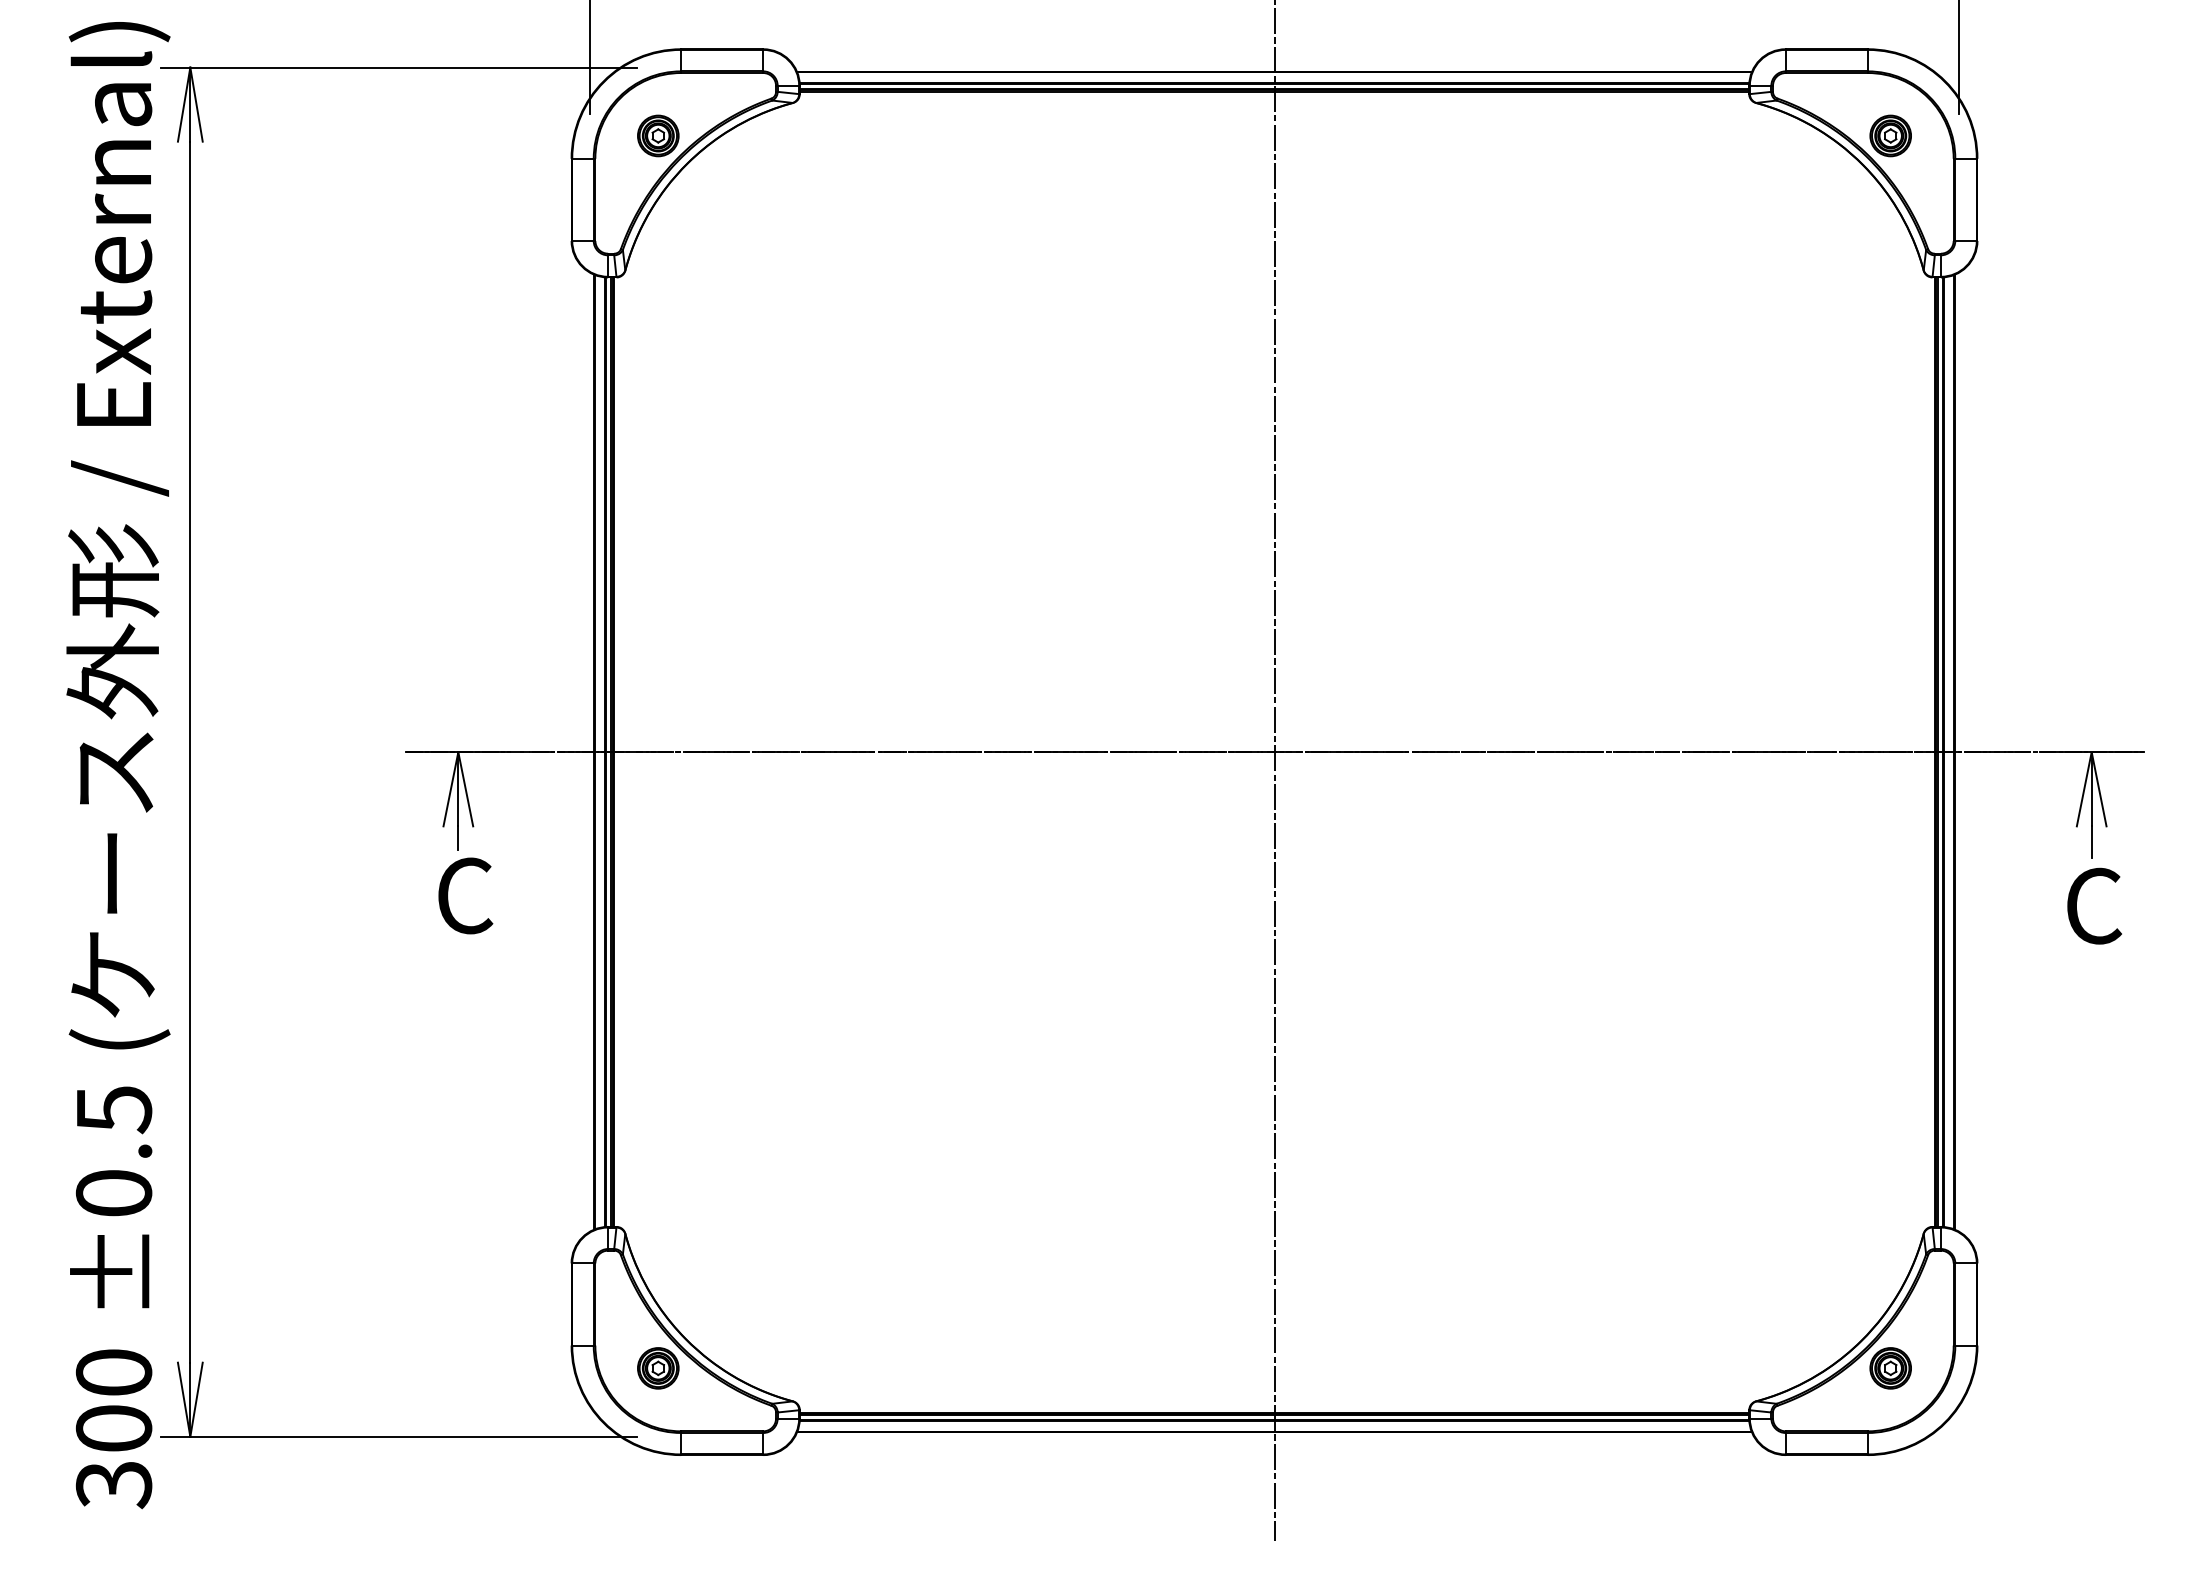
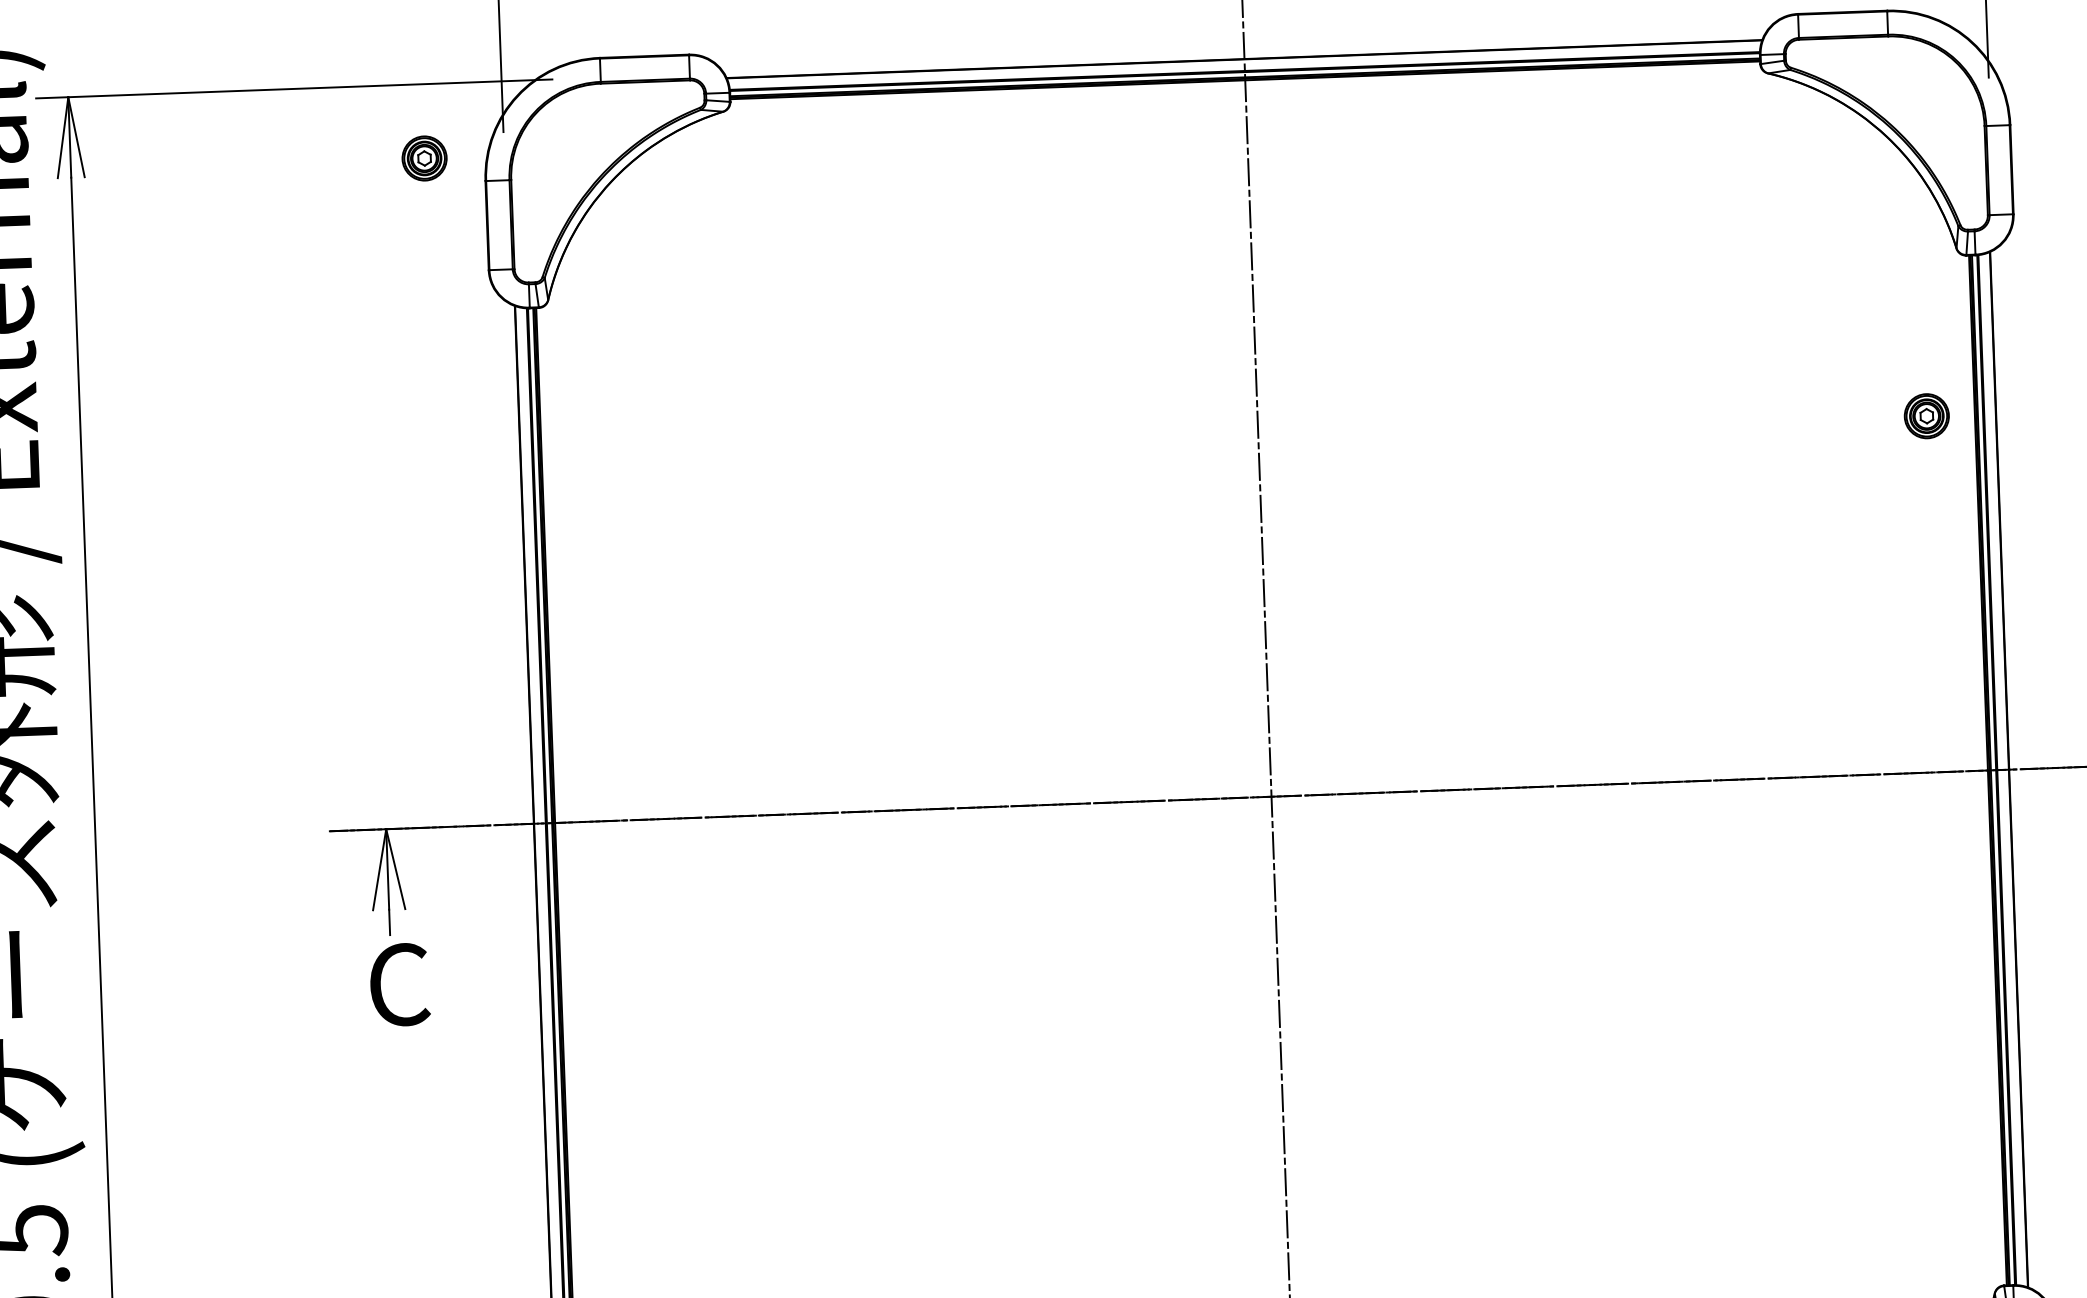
part: (658, 135) -> (424, 157), moved
part: (1890, 135) -> (1926, 415), moved

